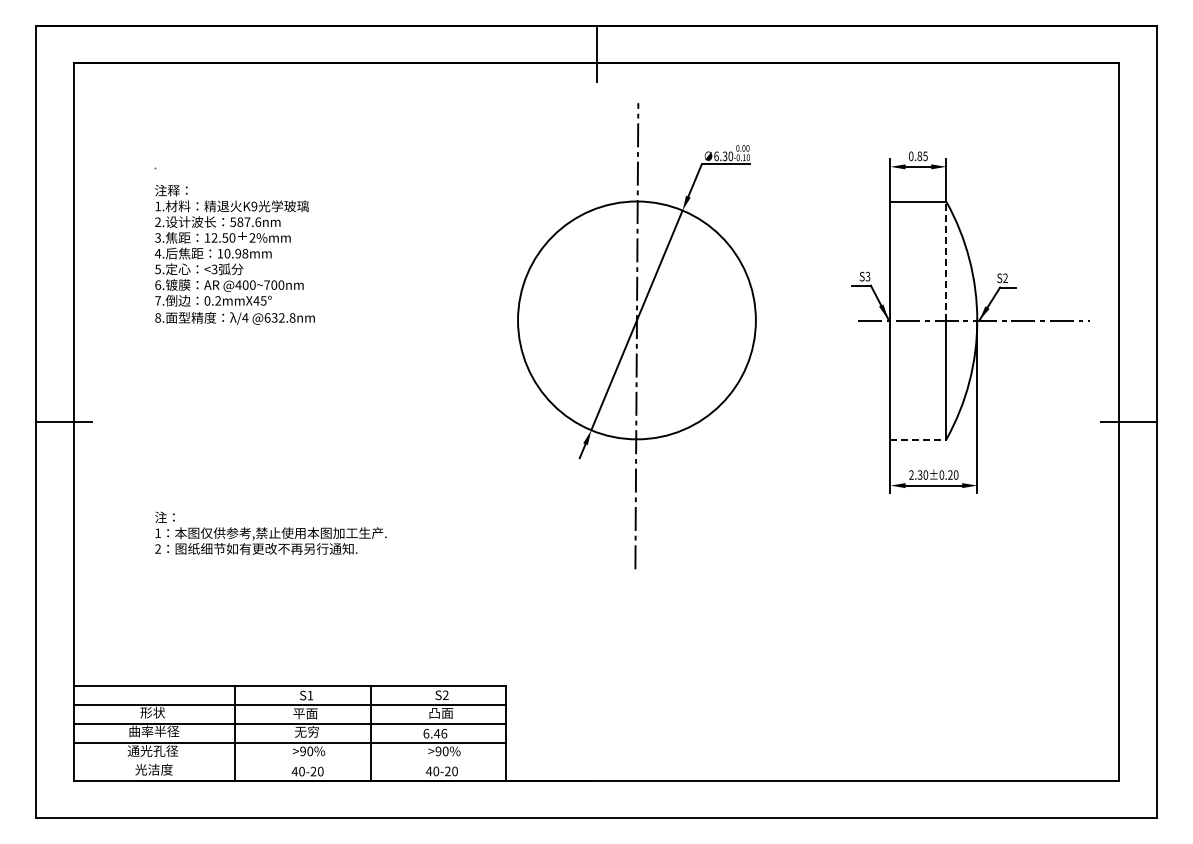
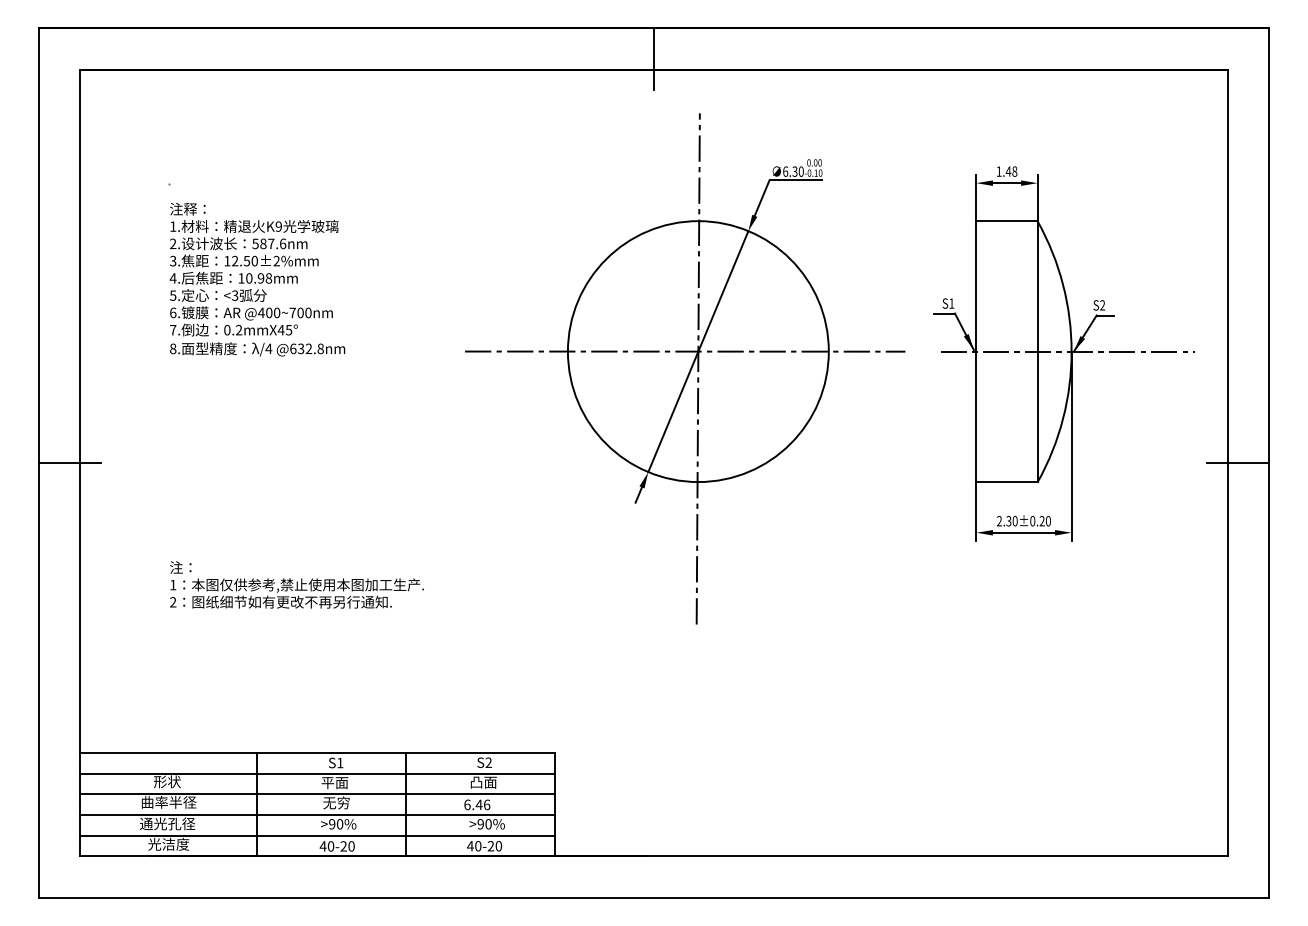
text: (918, 156) -> (1007, 171), 0.85 -> 1.48
line: (946, 260) -> (1037, 285), dashed -> solid
text: (867, 276) -> (951, 303), S3 -> S1
line: (624, 320) -> (684, 351), added
line: (918, 439) -> (1007, 482), dashed -> solid
line: (289, 761) -> (317, 835), added

